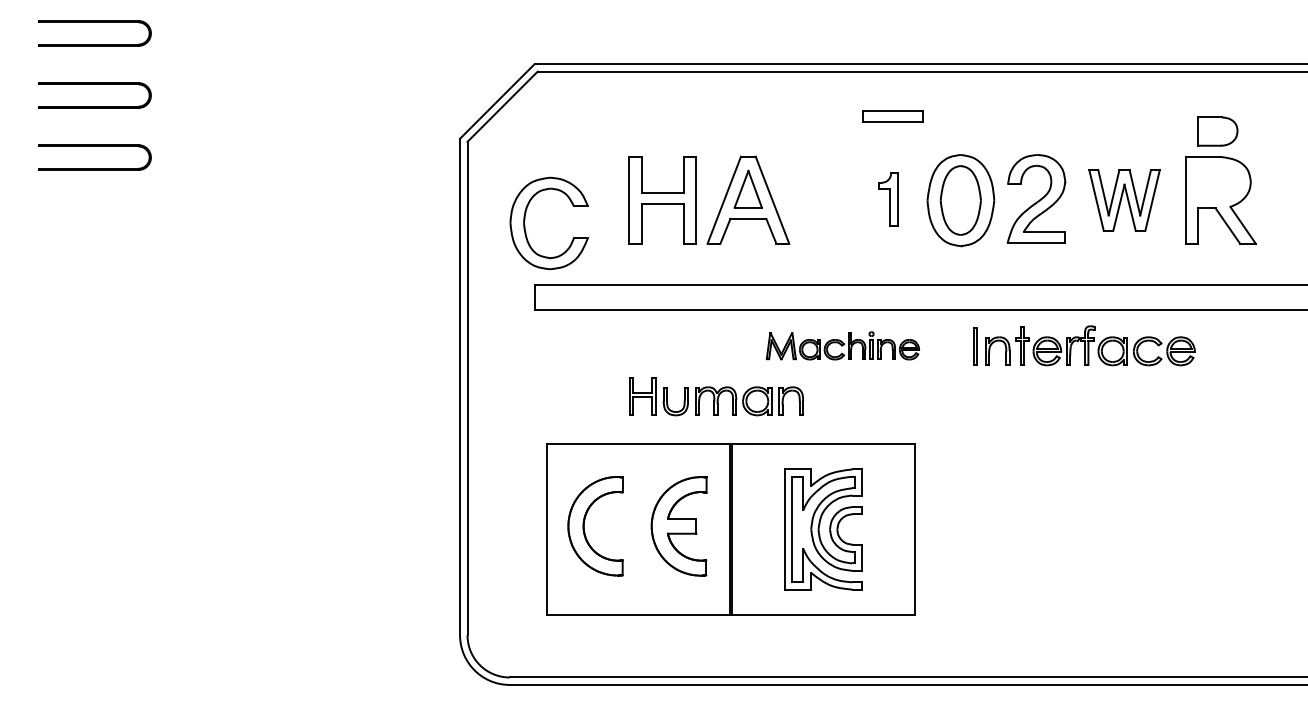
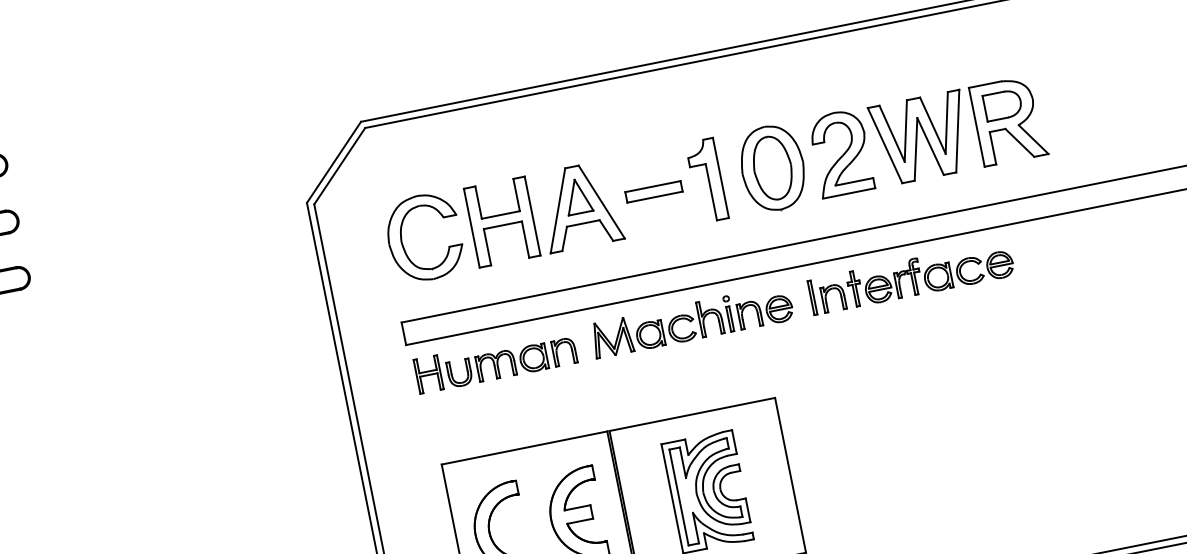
part: (892, 116) -> (653, 191), moved
part: (1217, 131) -> (1002, 105), moved
part: (888, 199) -> (706, 180), size x1.67
part: (1124, 200) -> (921, 138), size x1.43
part: (525, 225) -> (403, 243), moved
part: (842, 345) -> (691, 321), size x1.43
part: (716, 396) -> (495, 361), moved

